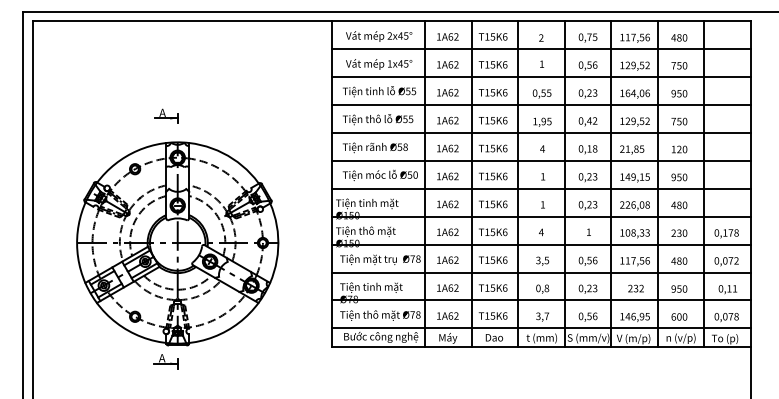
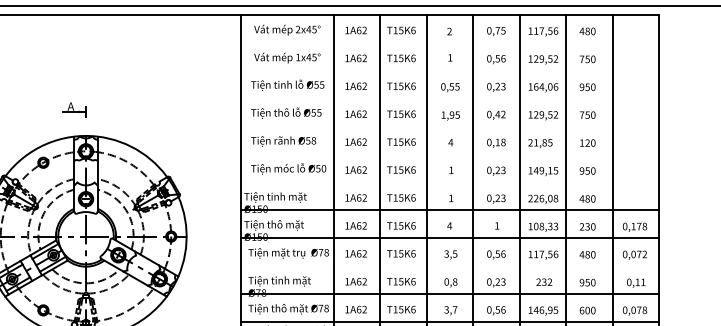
line: (541, 49) -> (449, 43), removed
line: (541, 77) -> (449, 71), removed
line: (541, 105) -> (449, 99), removed
line: (541, 132) -> (449, 126), removed
line: (541, 160) -> (449, 154), removed
line: (541, 188) -> (449, 182), removed
line: (541, 272) -> (449, 266), removed

